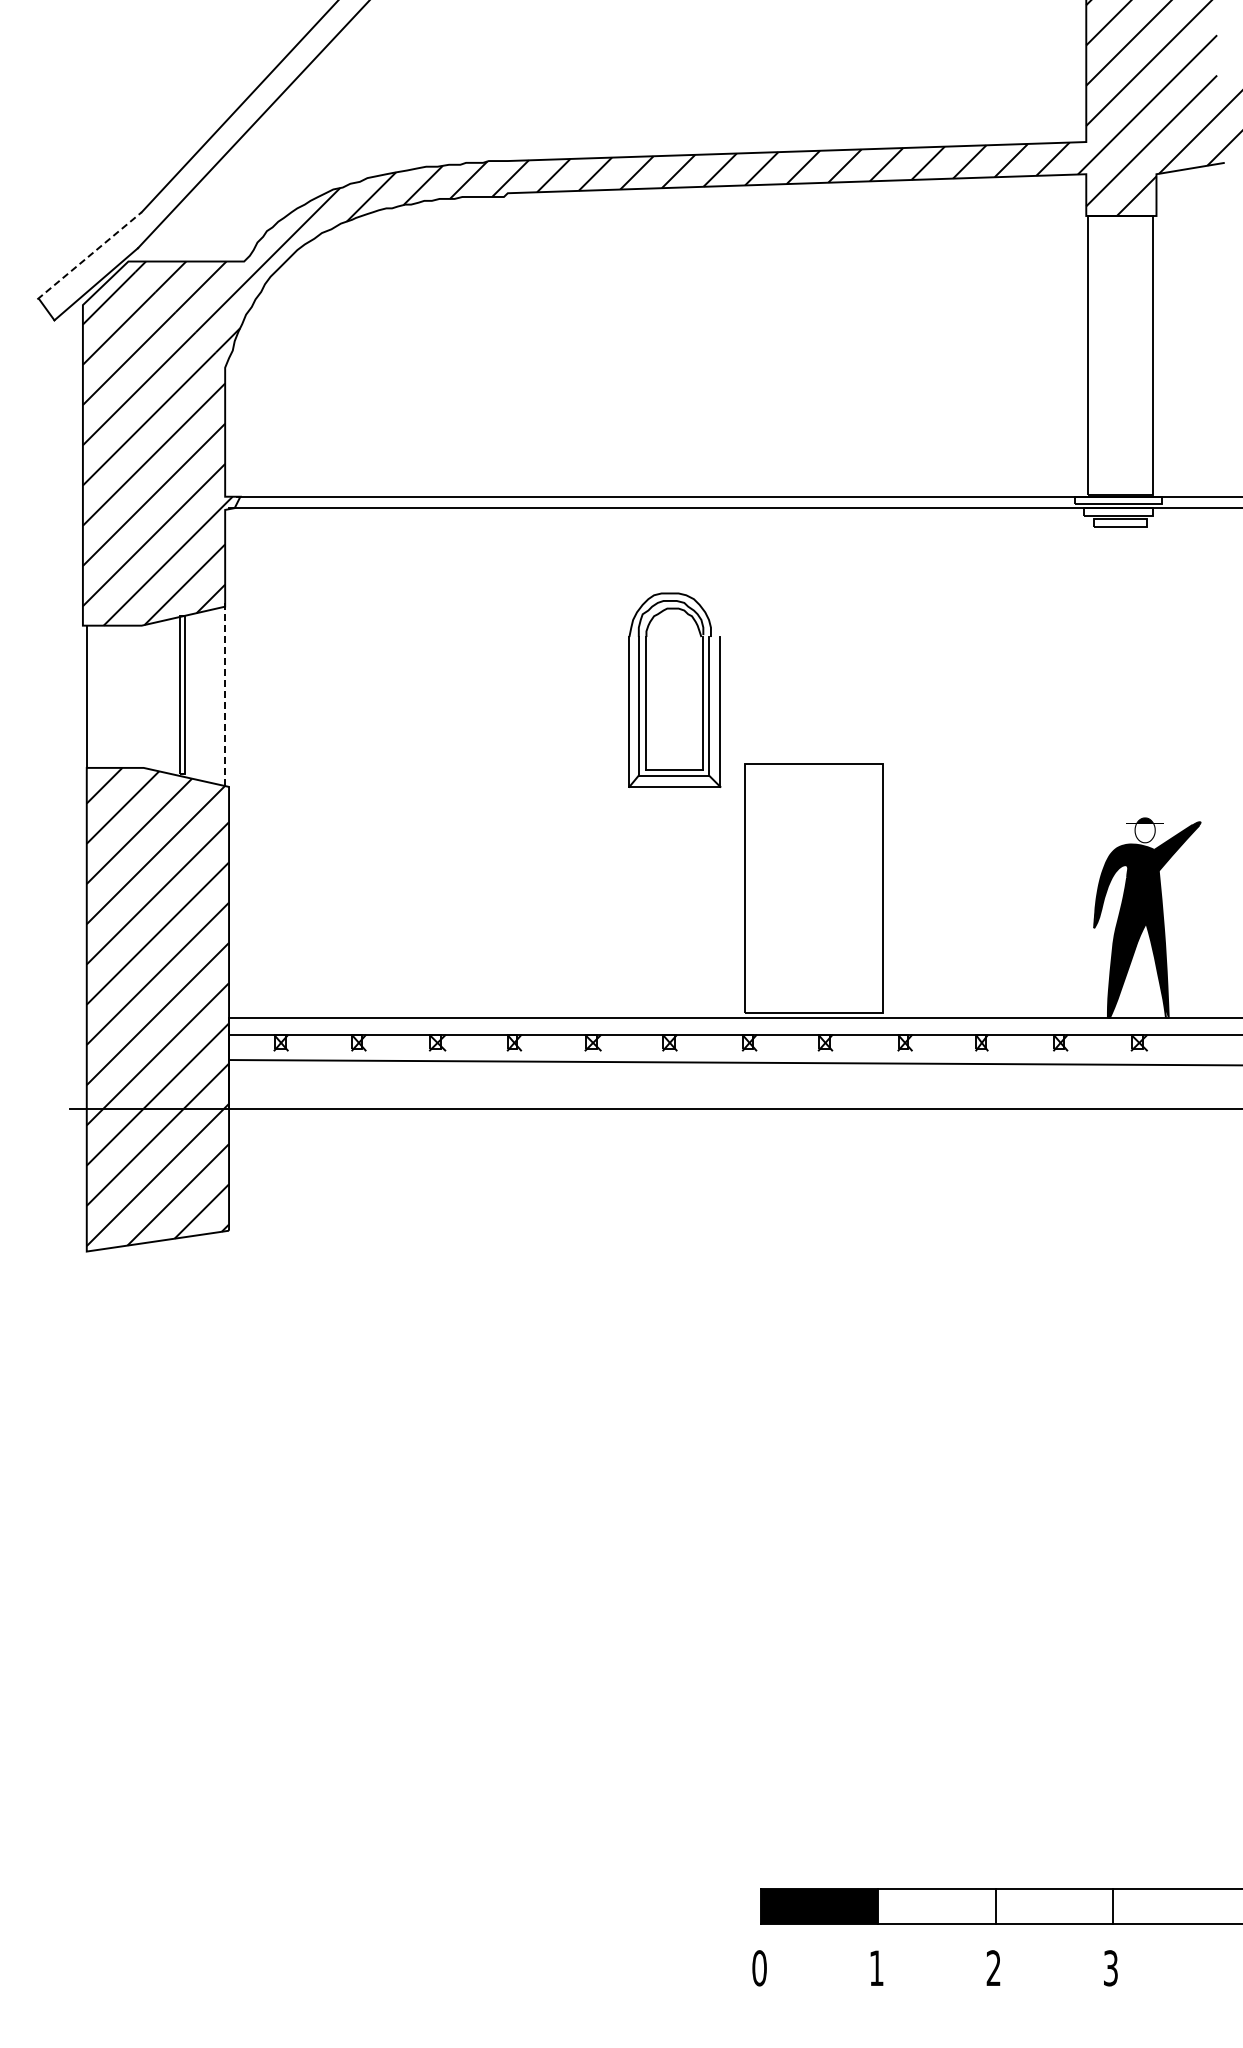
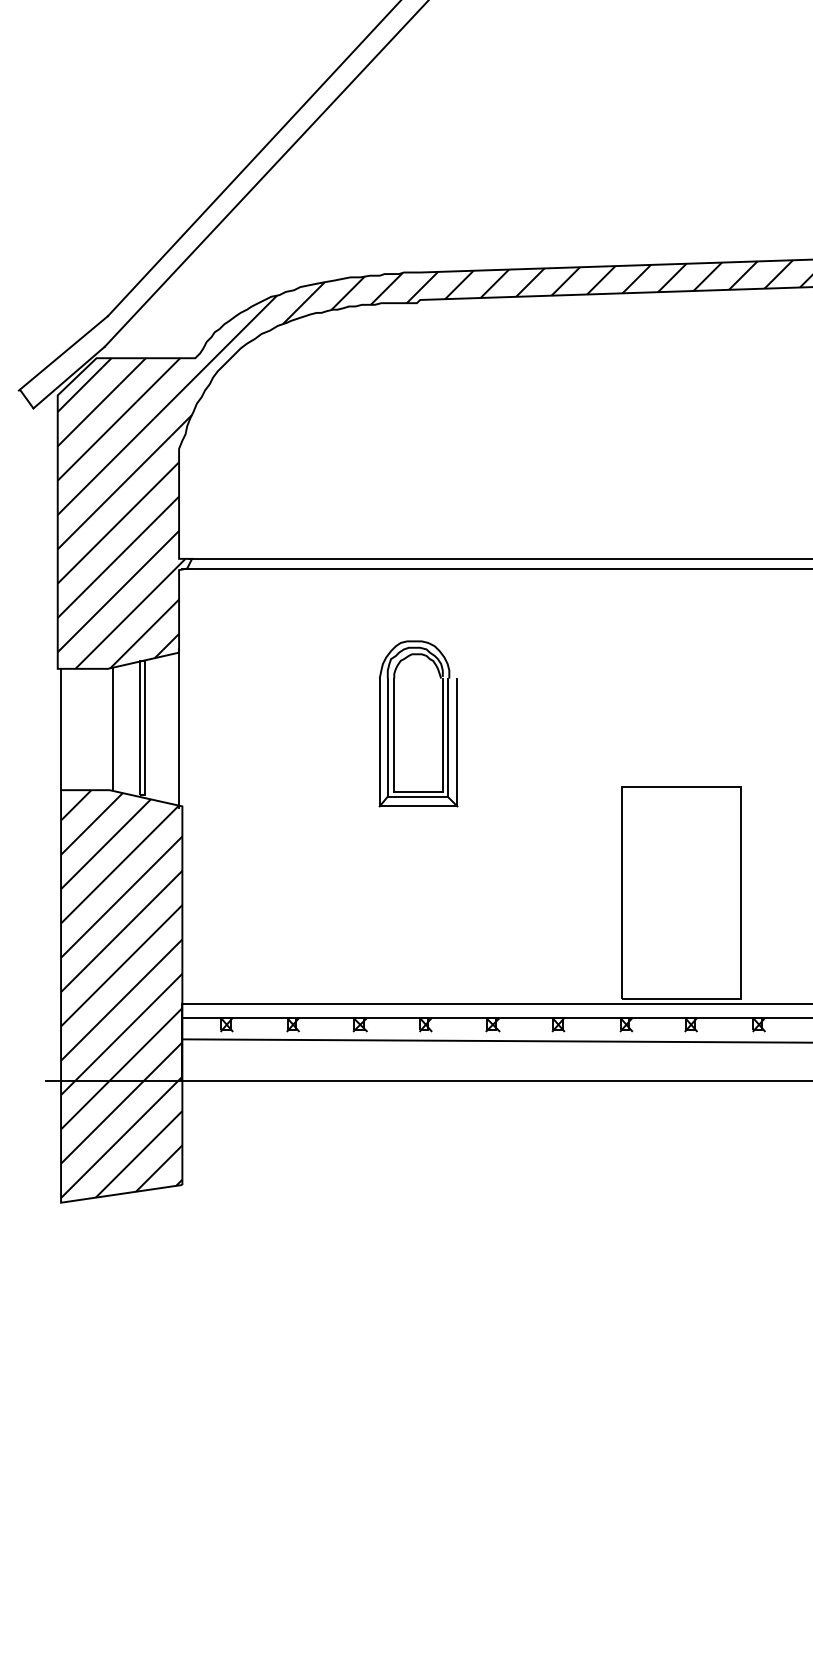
line: (89, 255) -> (63, 353), dashed -> solid
part: (674, 689) -> (418, 723), moved
line: (225, 695) -> (179, 728), dashed -> solid
line: (147, 696) -> (112, 729), added

